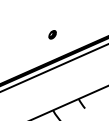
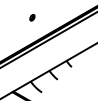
part: (52, 34) -> (32, 17), moved

